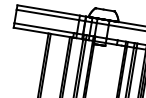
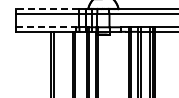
line: (48, 10) -> (47, 9), solid -> dashed
line: (44, 28) -> (46, 27), solid -> dashed

